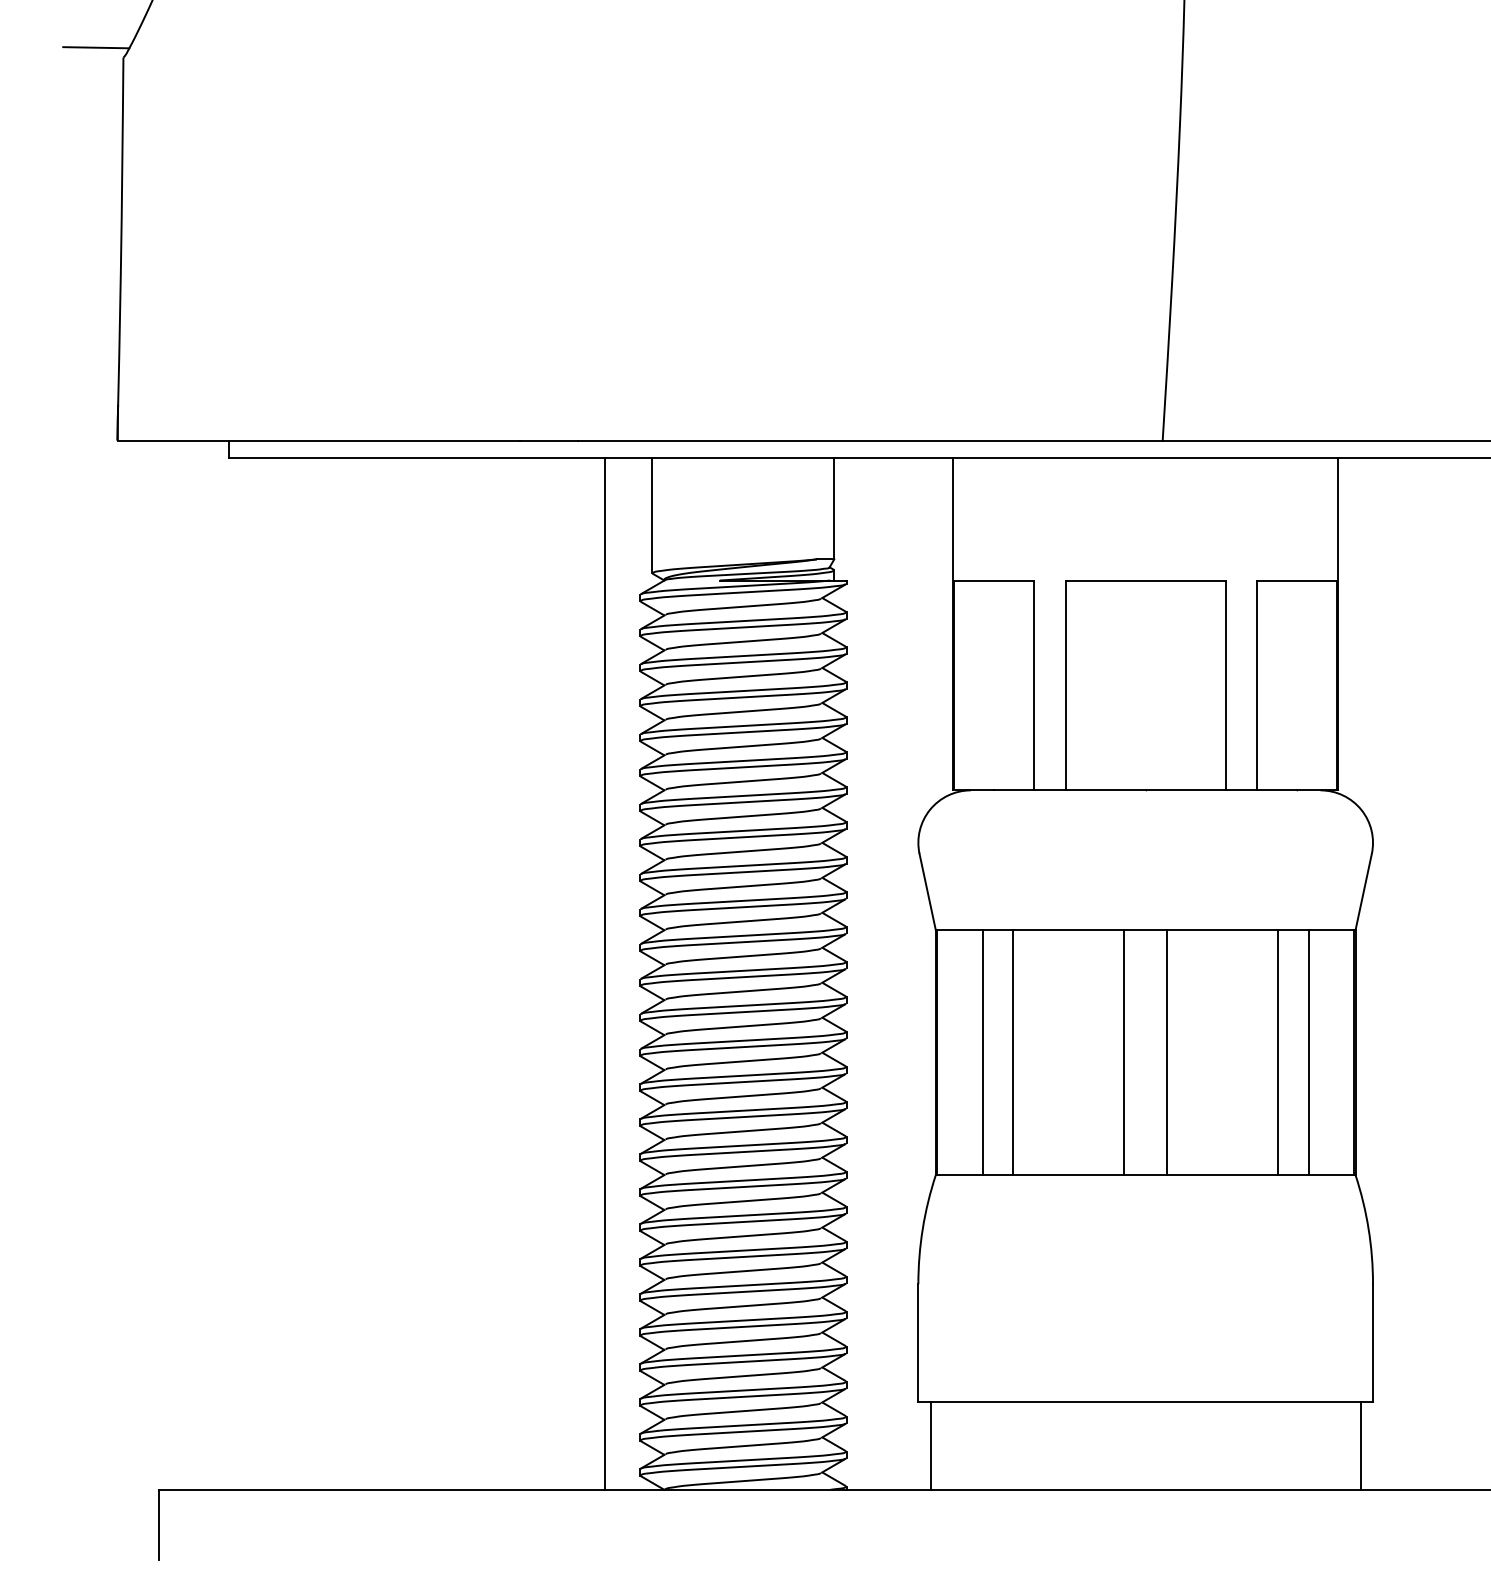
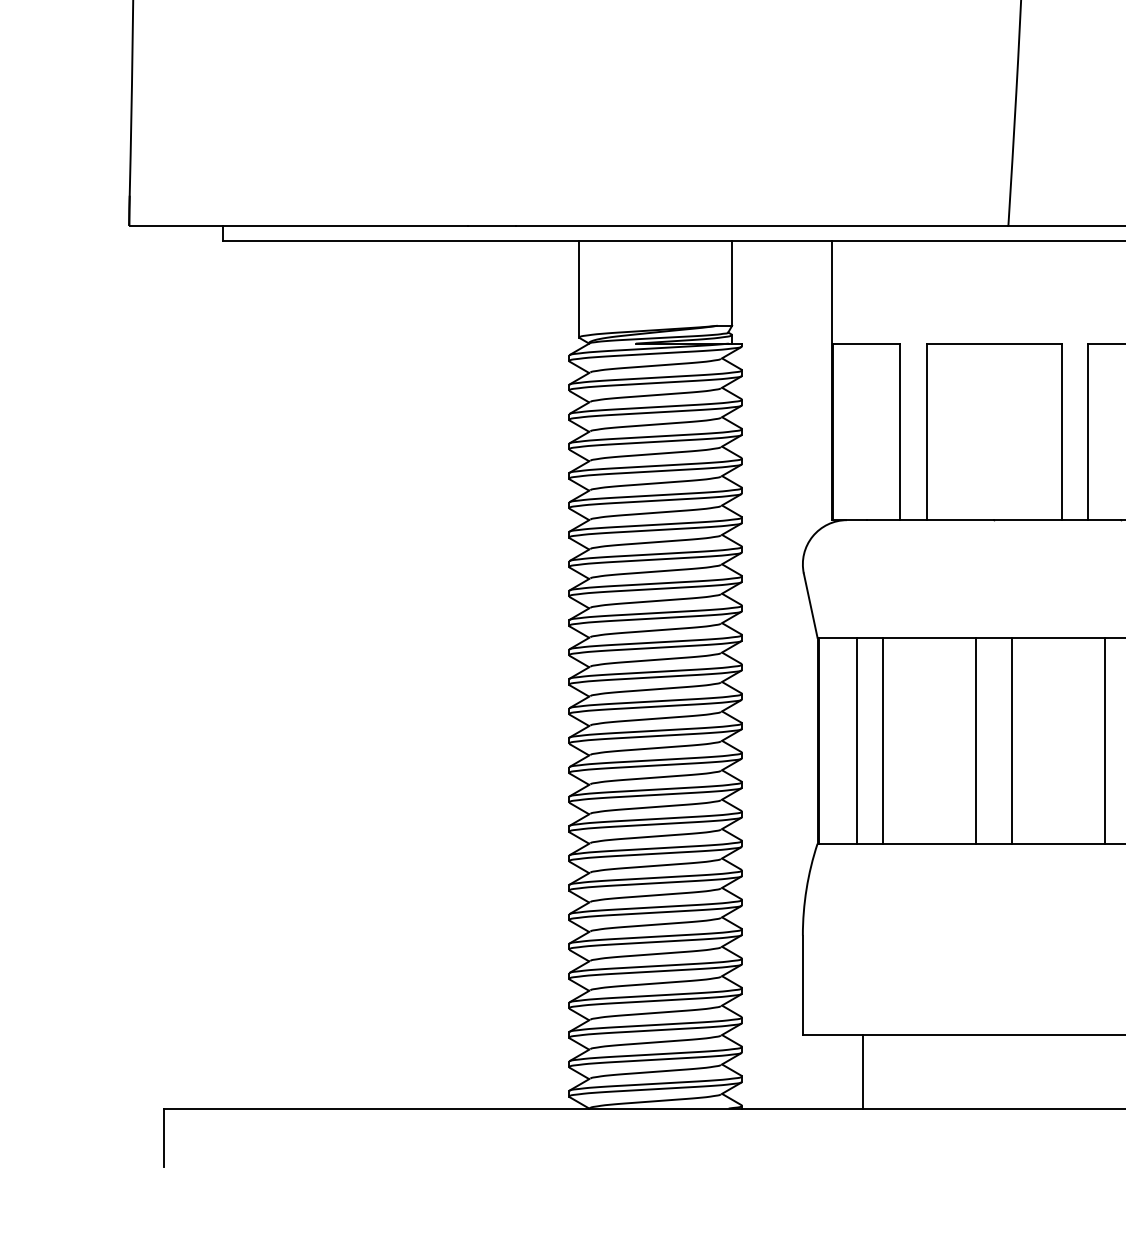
line: (605, 973) -> (539, 674), removed
line: (930, 1445) -> (862, 1071), moved

